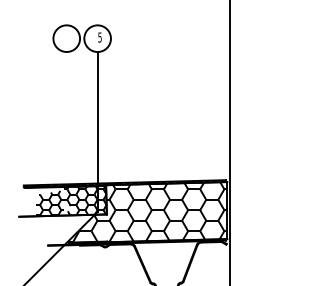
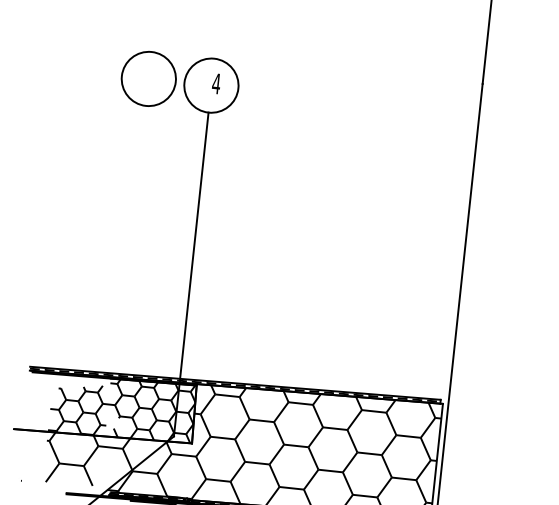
text: (99, 37) -> (215, 83), 5 -> 4
hatch: (59, 227) -> (93, 459), added

